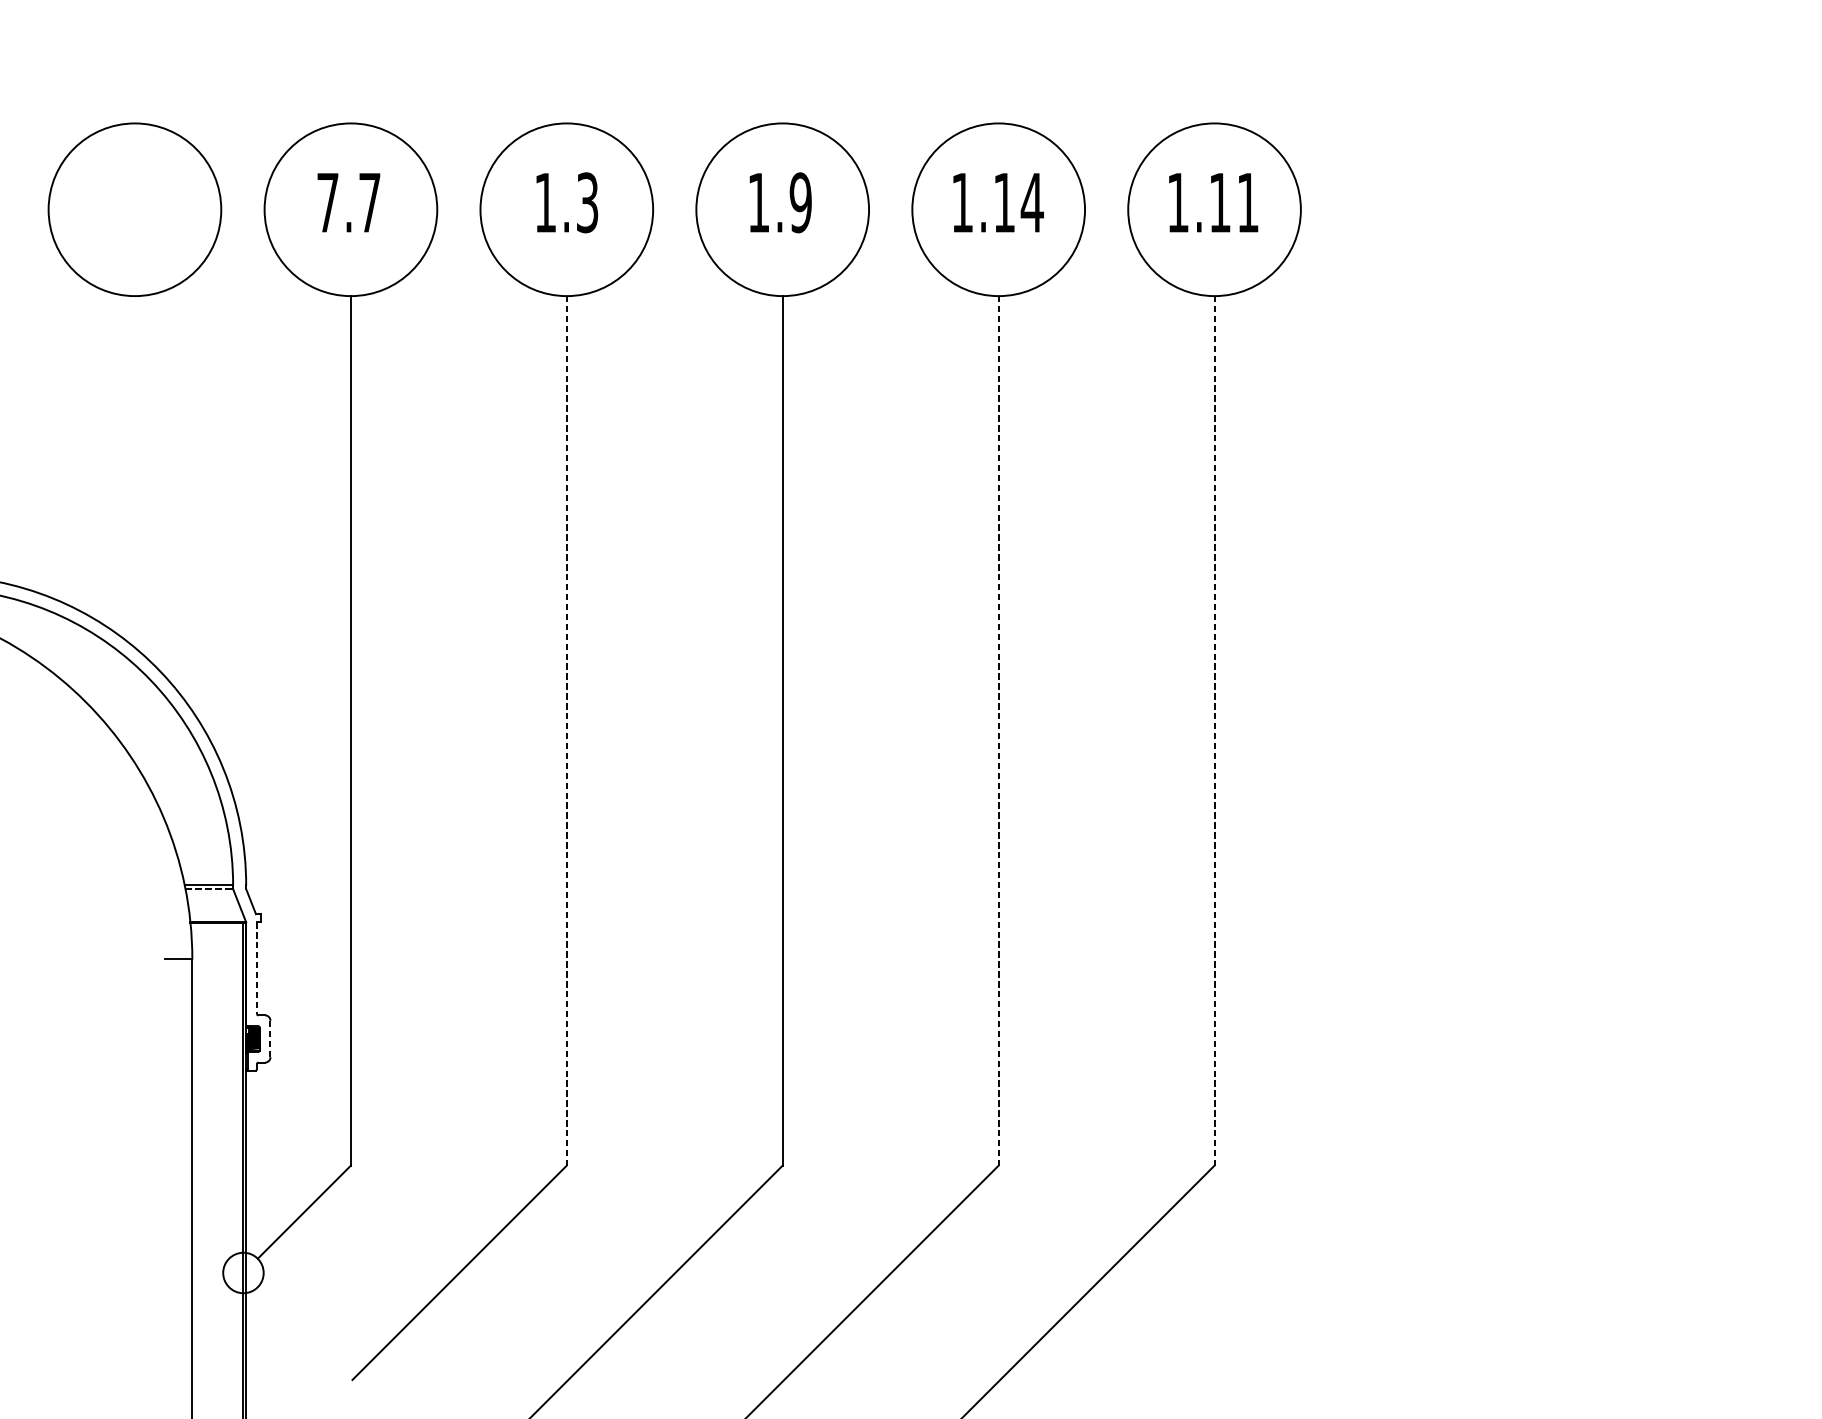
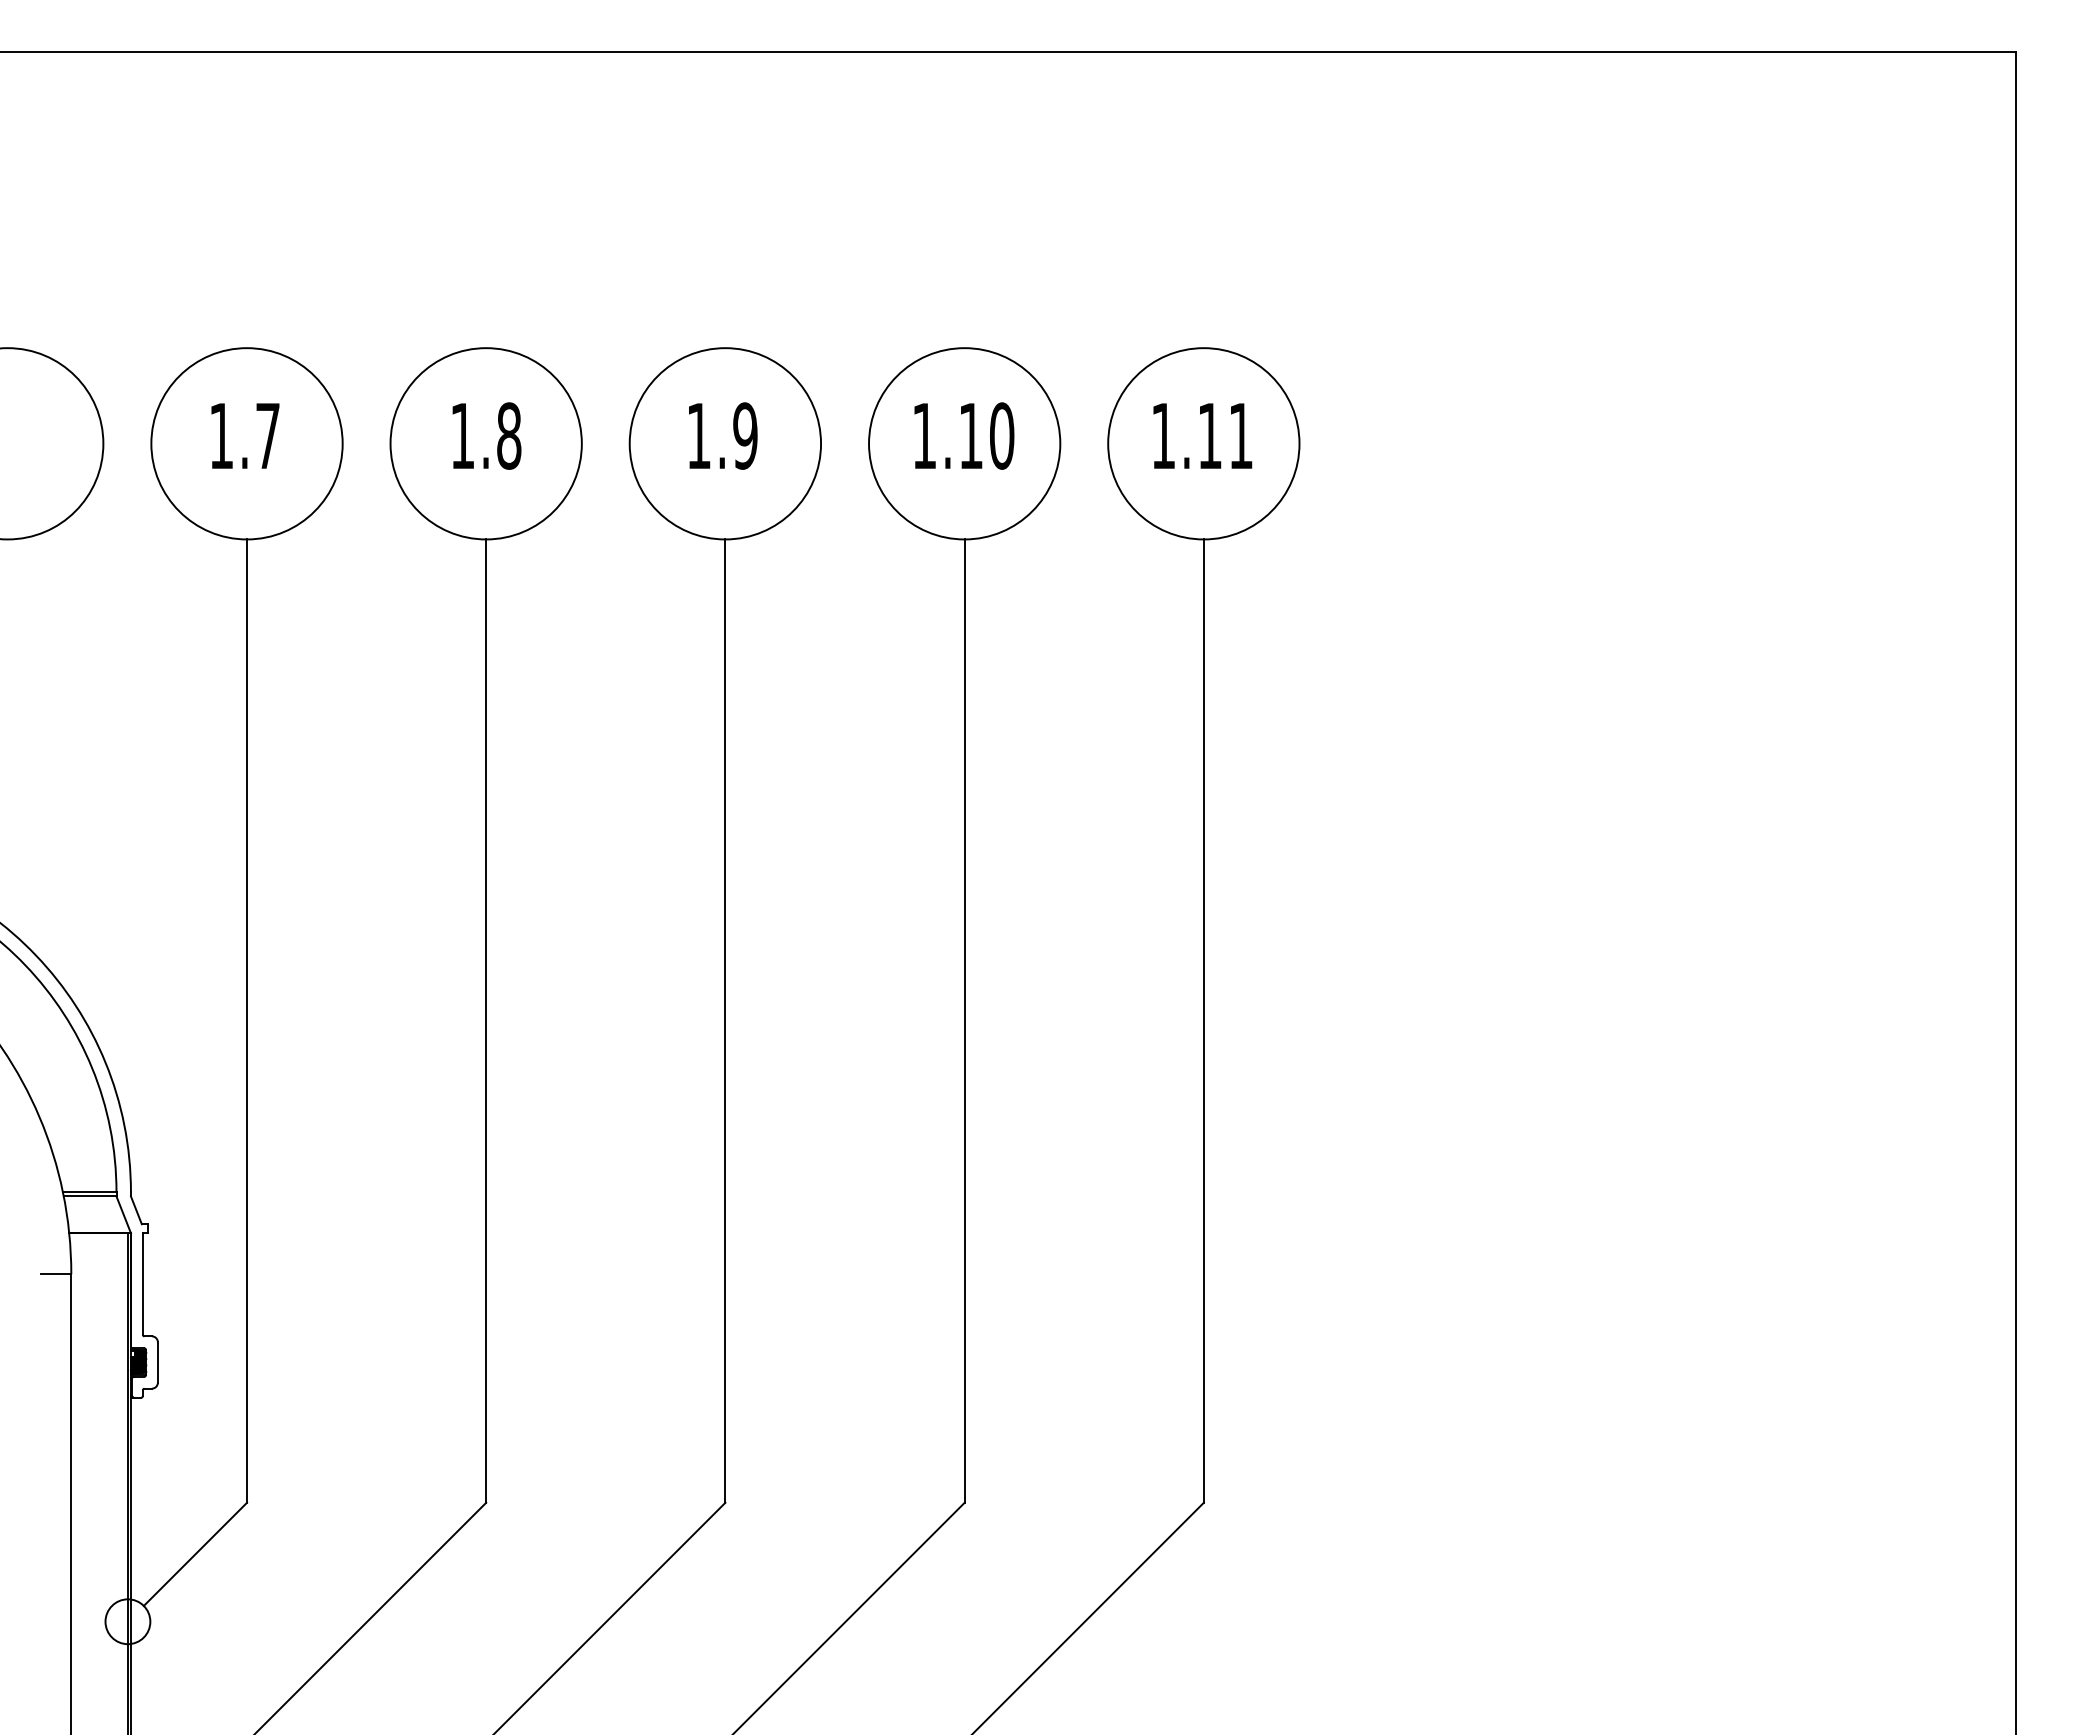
text: (327, 202) -> (221, 435), 7.7 -> 1.7
text: (587, 202) -> (509, 435), 1.3 -> 1.8
text: (1031, 202) -> (1001, 435), 1.14 -> 1.10
line: (567, 731) -> (486, 1021), dashed -> solid
line: (998, 731) -> (964, 1021), dashed -> solid
line: (1214, 731) -> (1203, 1021), dashed -> solid
line: (209, 889) -> (90, 1196), dashed -> solid
line: (256, 968) -> (142, 1284), dashed -> solid
line: (270, 1039) -> (157, 1363), dashed -> solid

